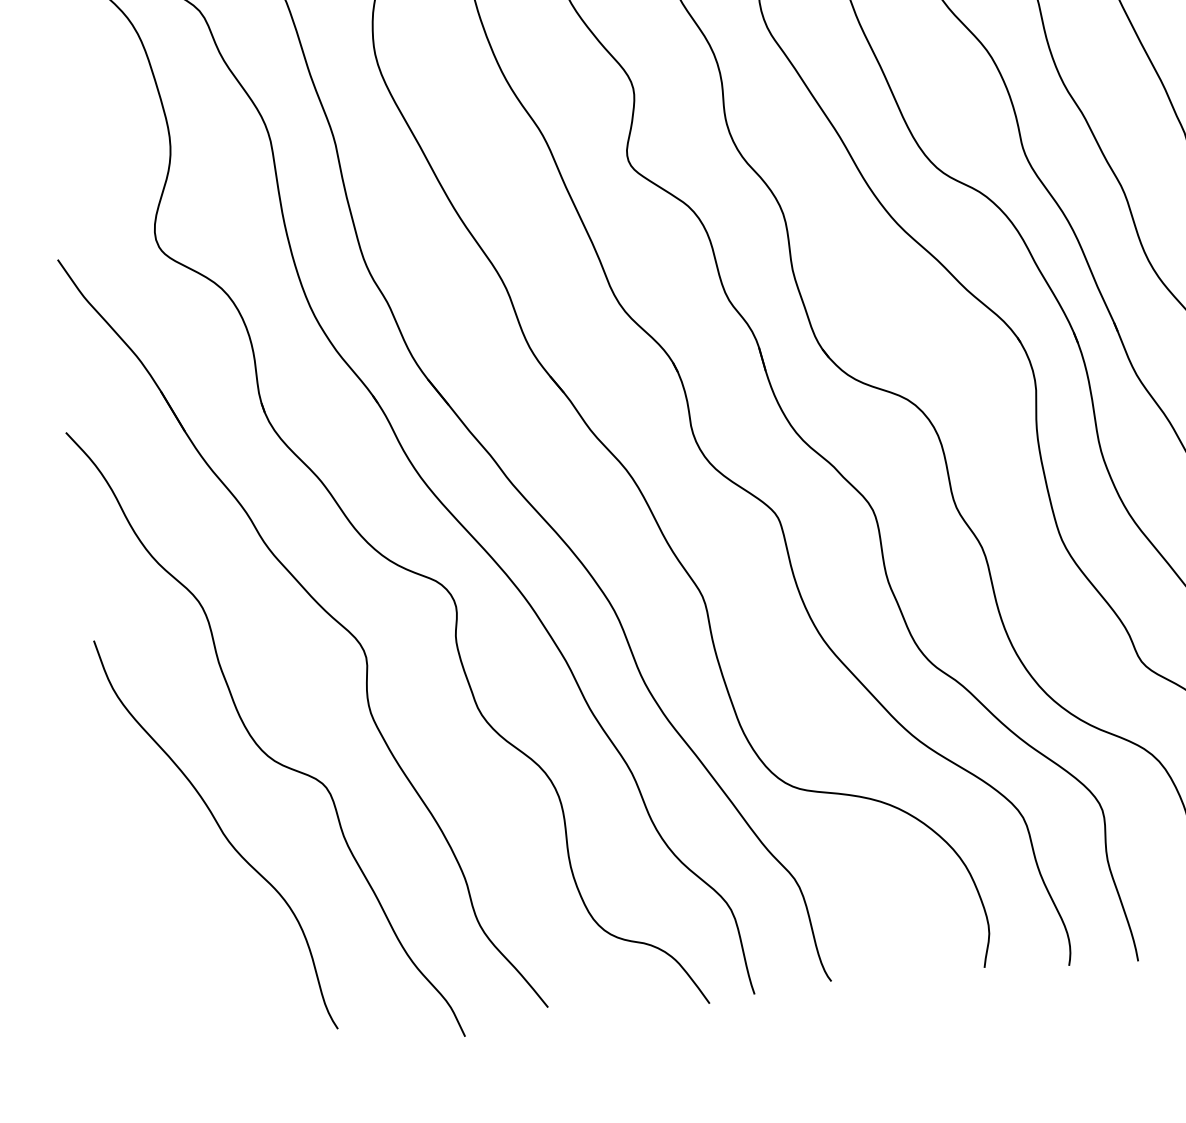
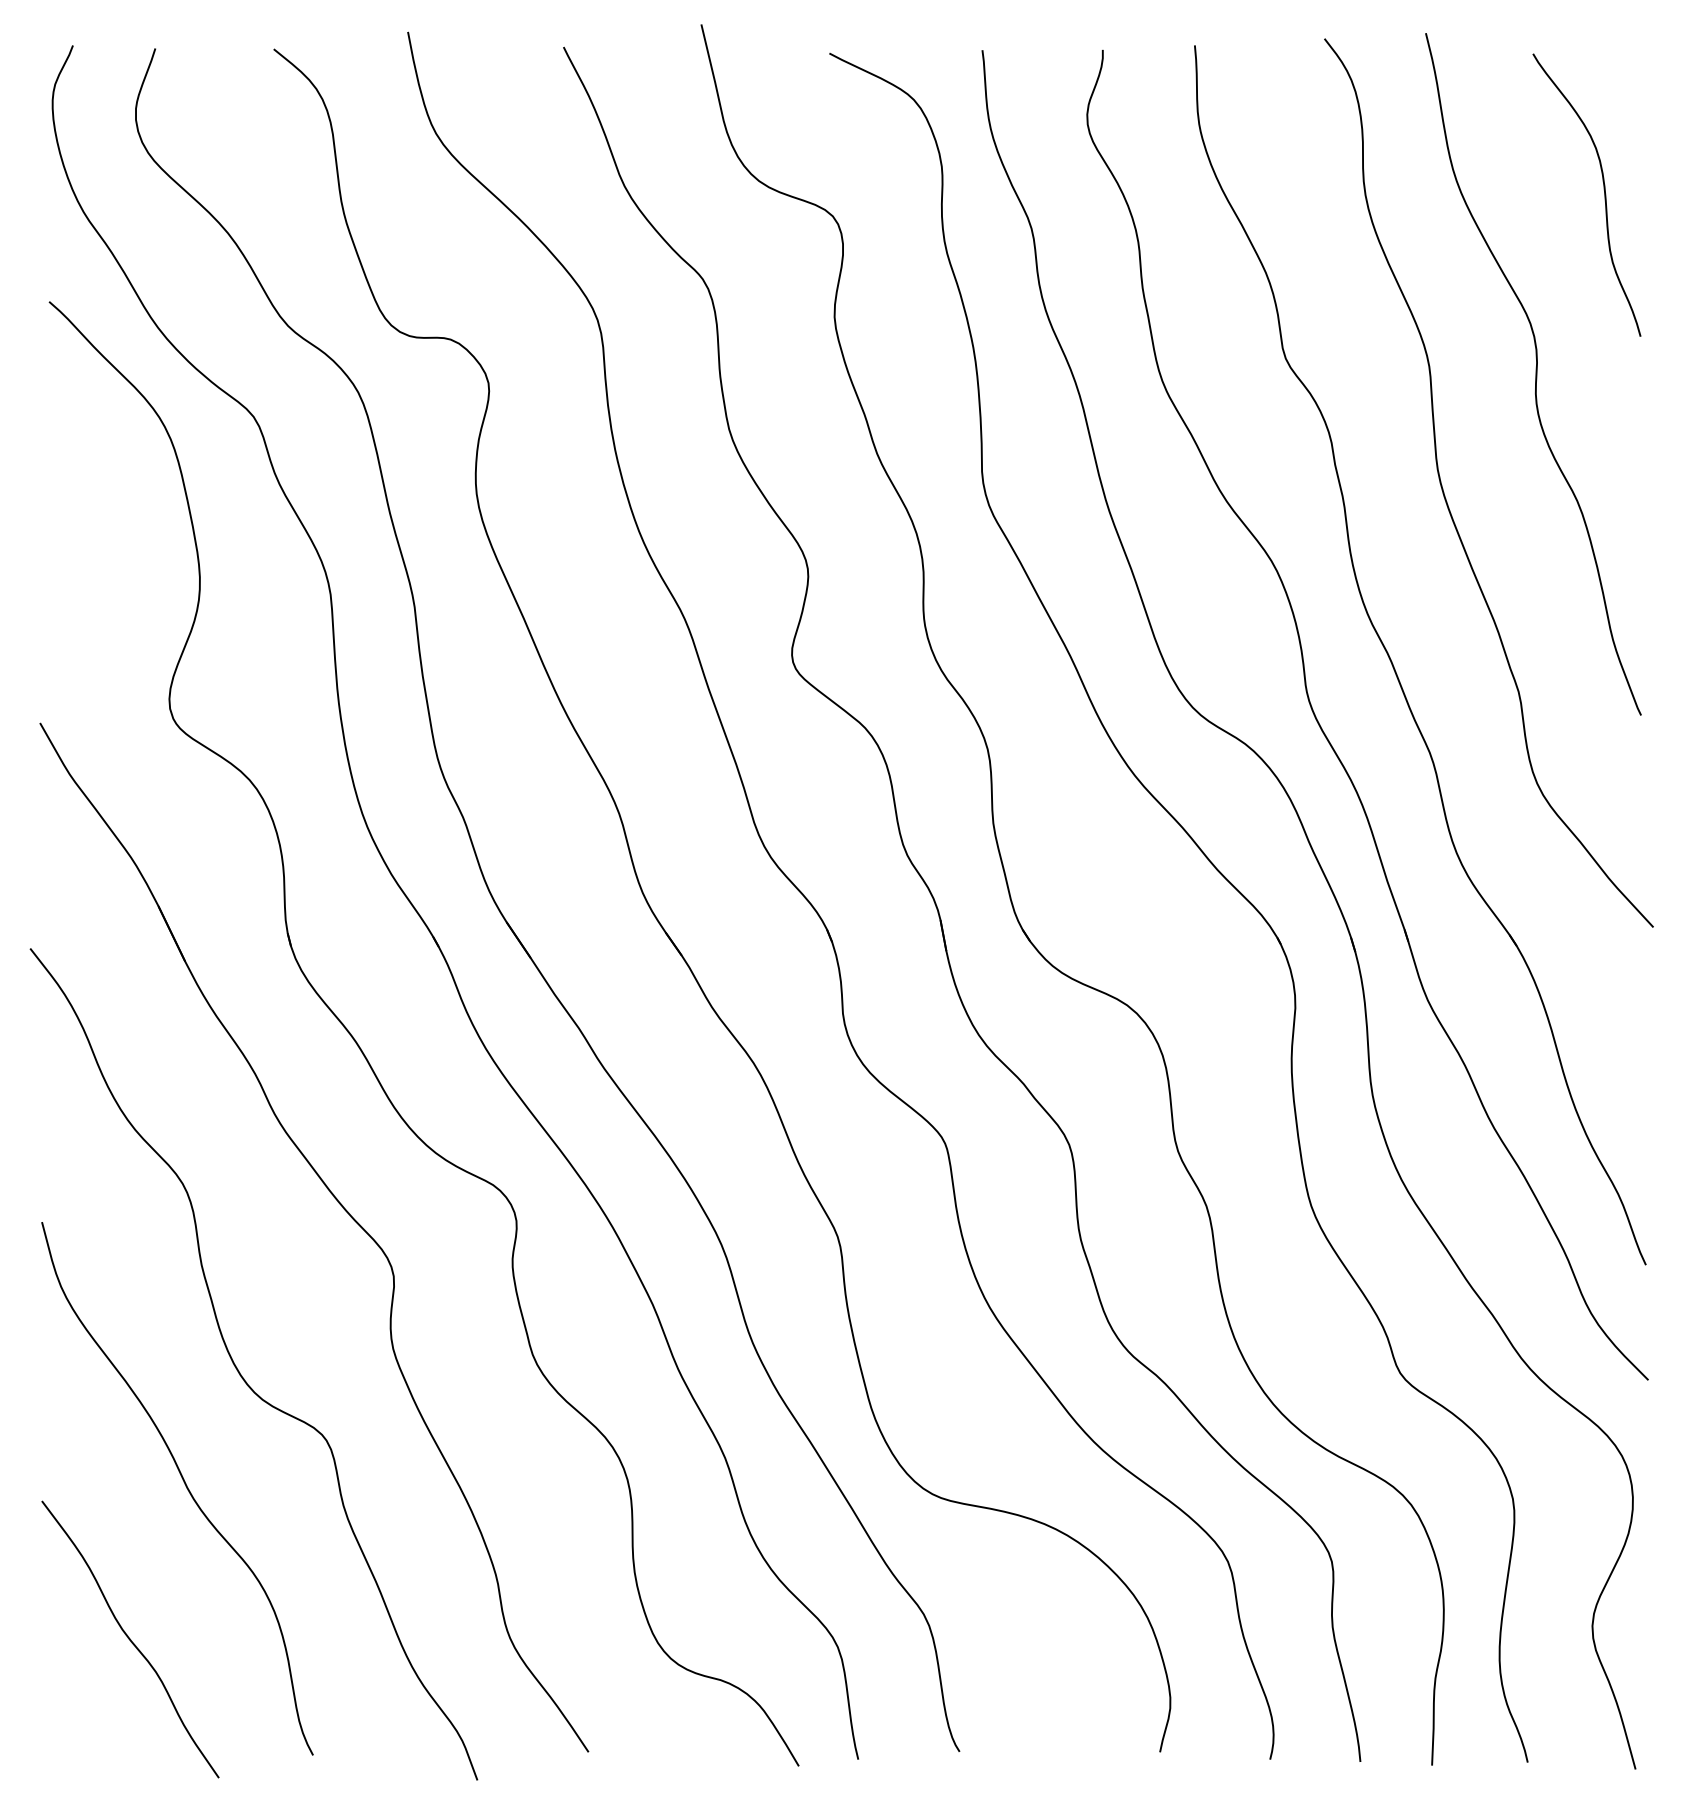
curve: (190, 953) -> (130, 1639), added

